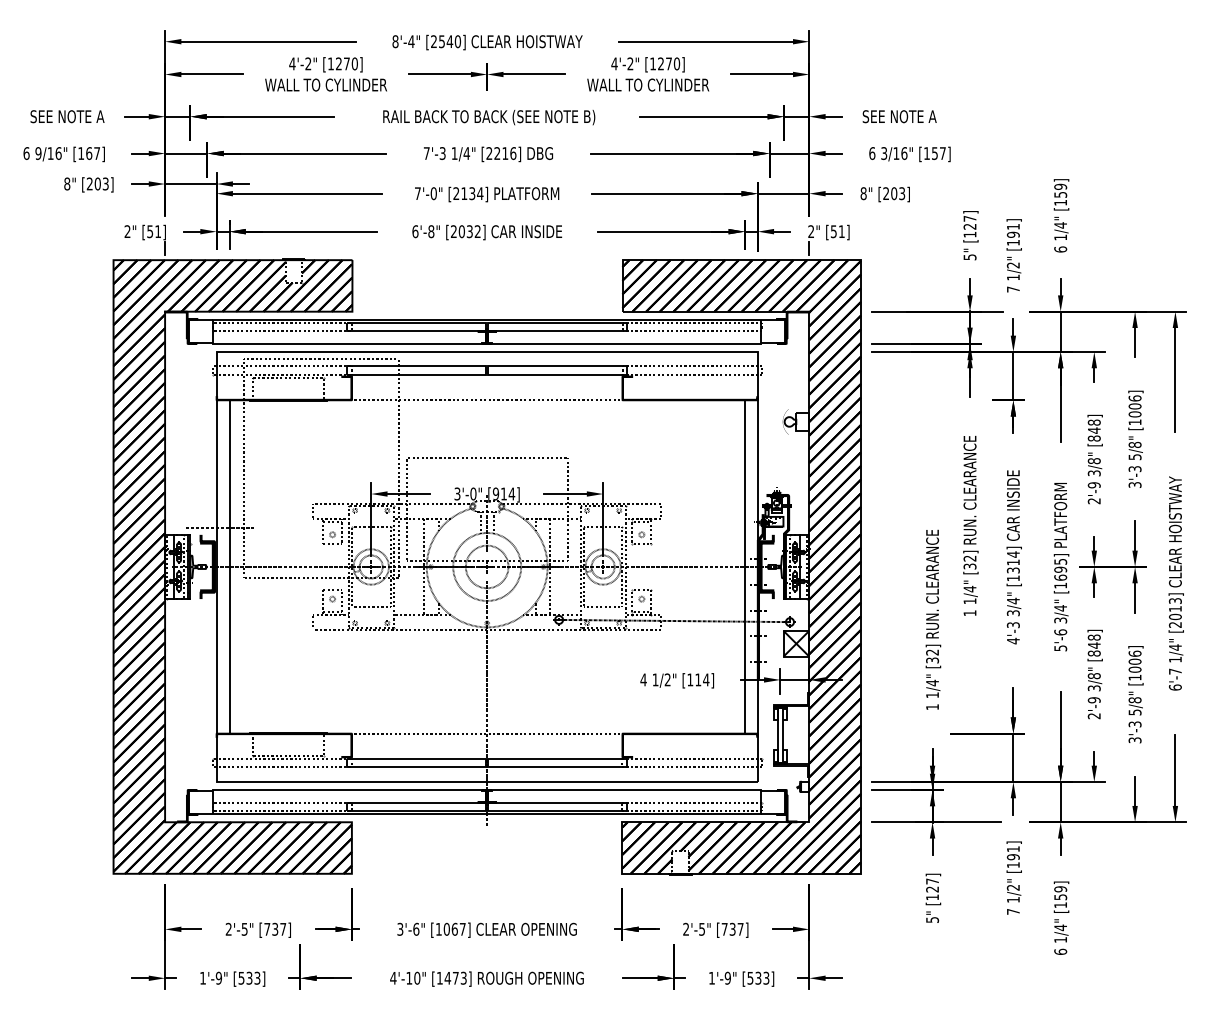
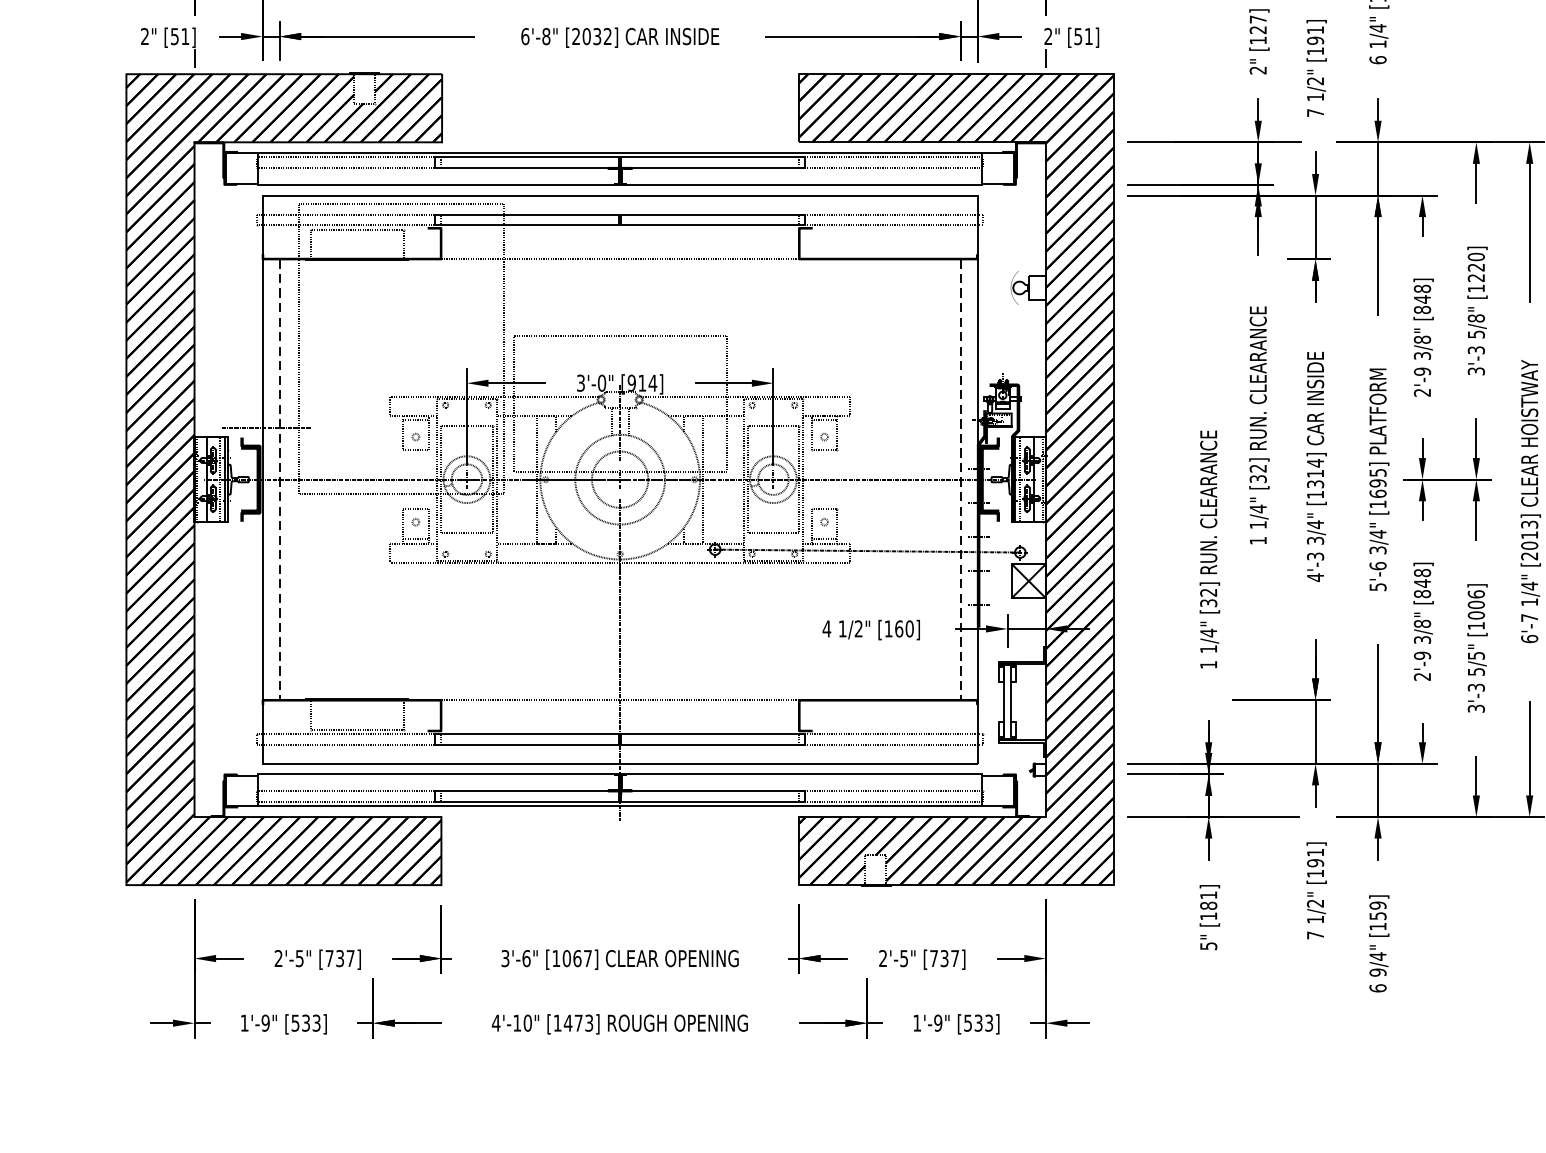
text: (969, 257) -> (1257, 70), 5" -> 2"
text: (1134, 406) -> (1475, 267), [1006] -> [1220]
line: (229, 566) -> (279, 479), solid -> dashed
line: (744, 566) -> (960, 479), solid -> dashed
text: (702, 679) -> (904, 628), [114] -> [160]
text: (1134, 700) -> (1475, 656), 5/8" -> 5/5"
text: (932, 885) -> (1208, 900), [127] -> [181]
text: (1060, 940) -> (1377, 973), 1/4" -> 9/4"

